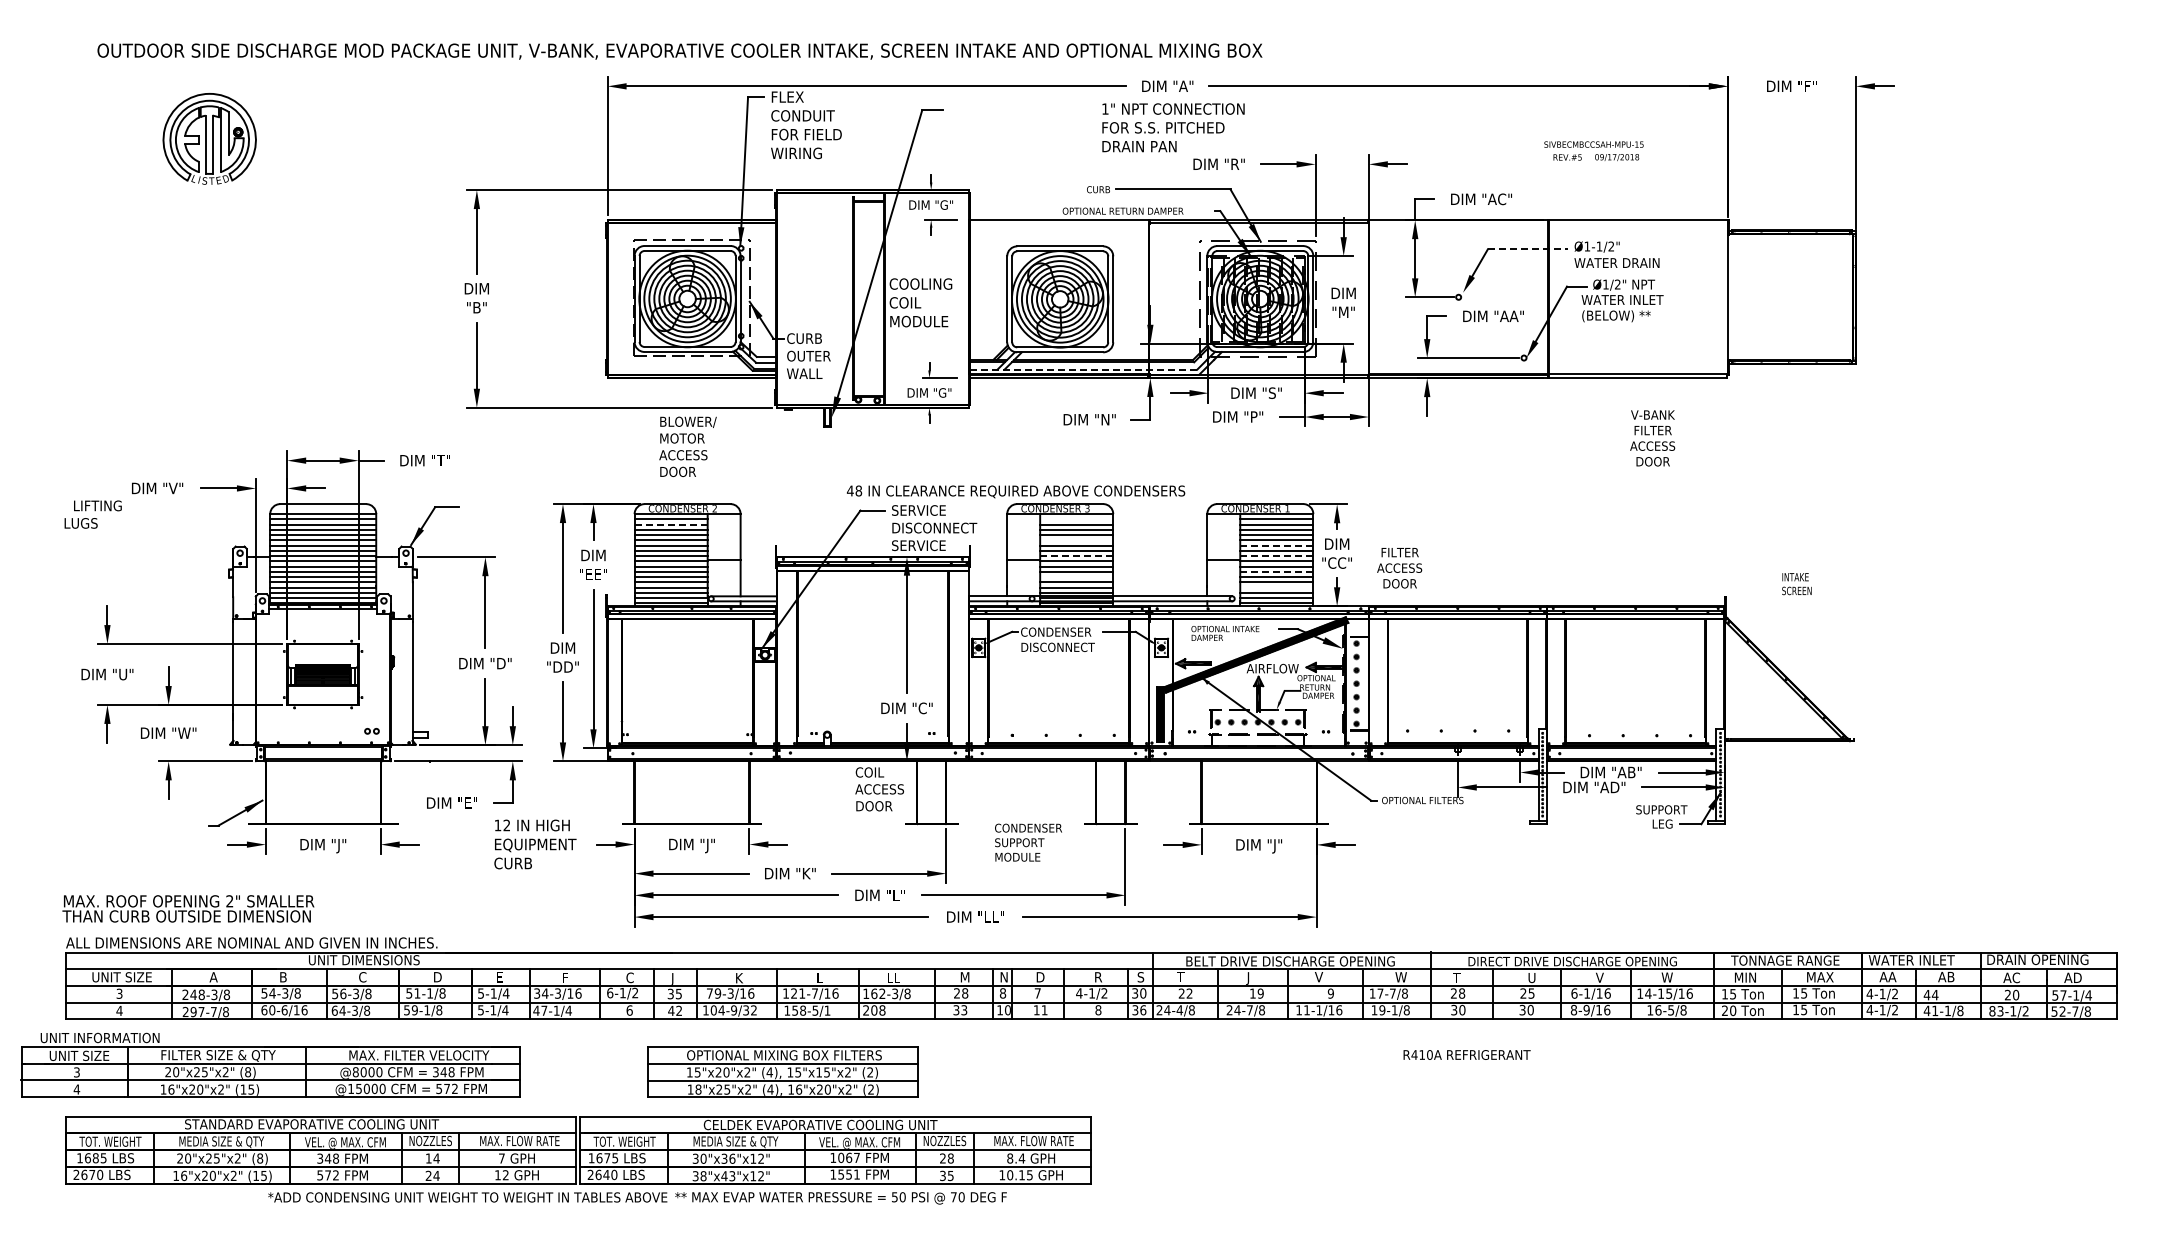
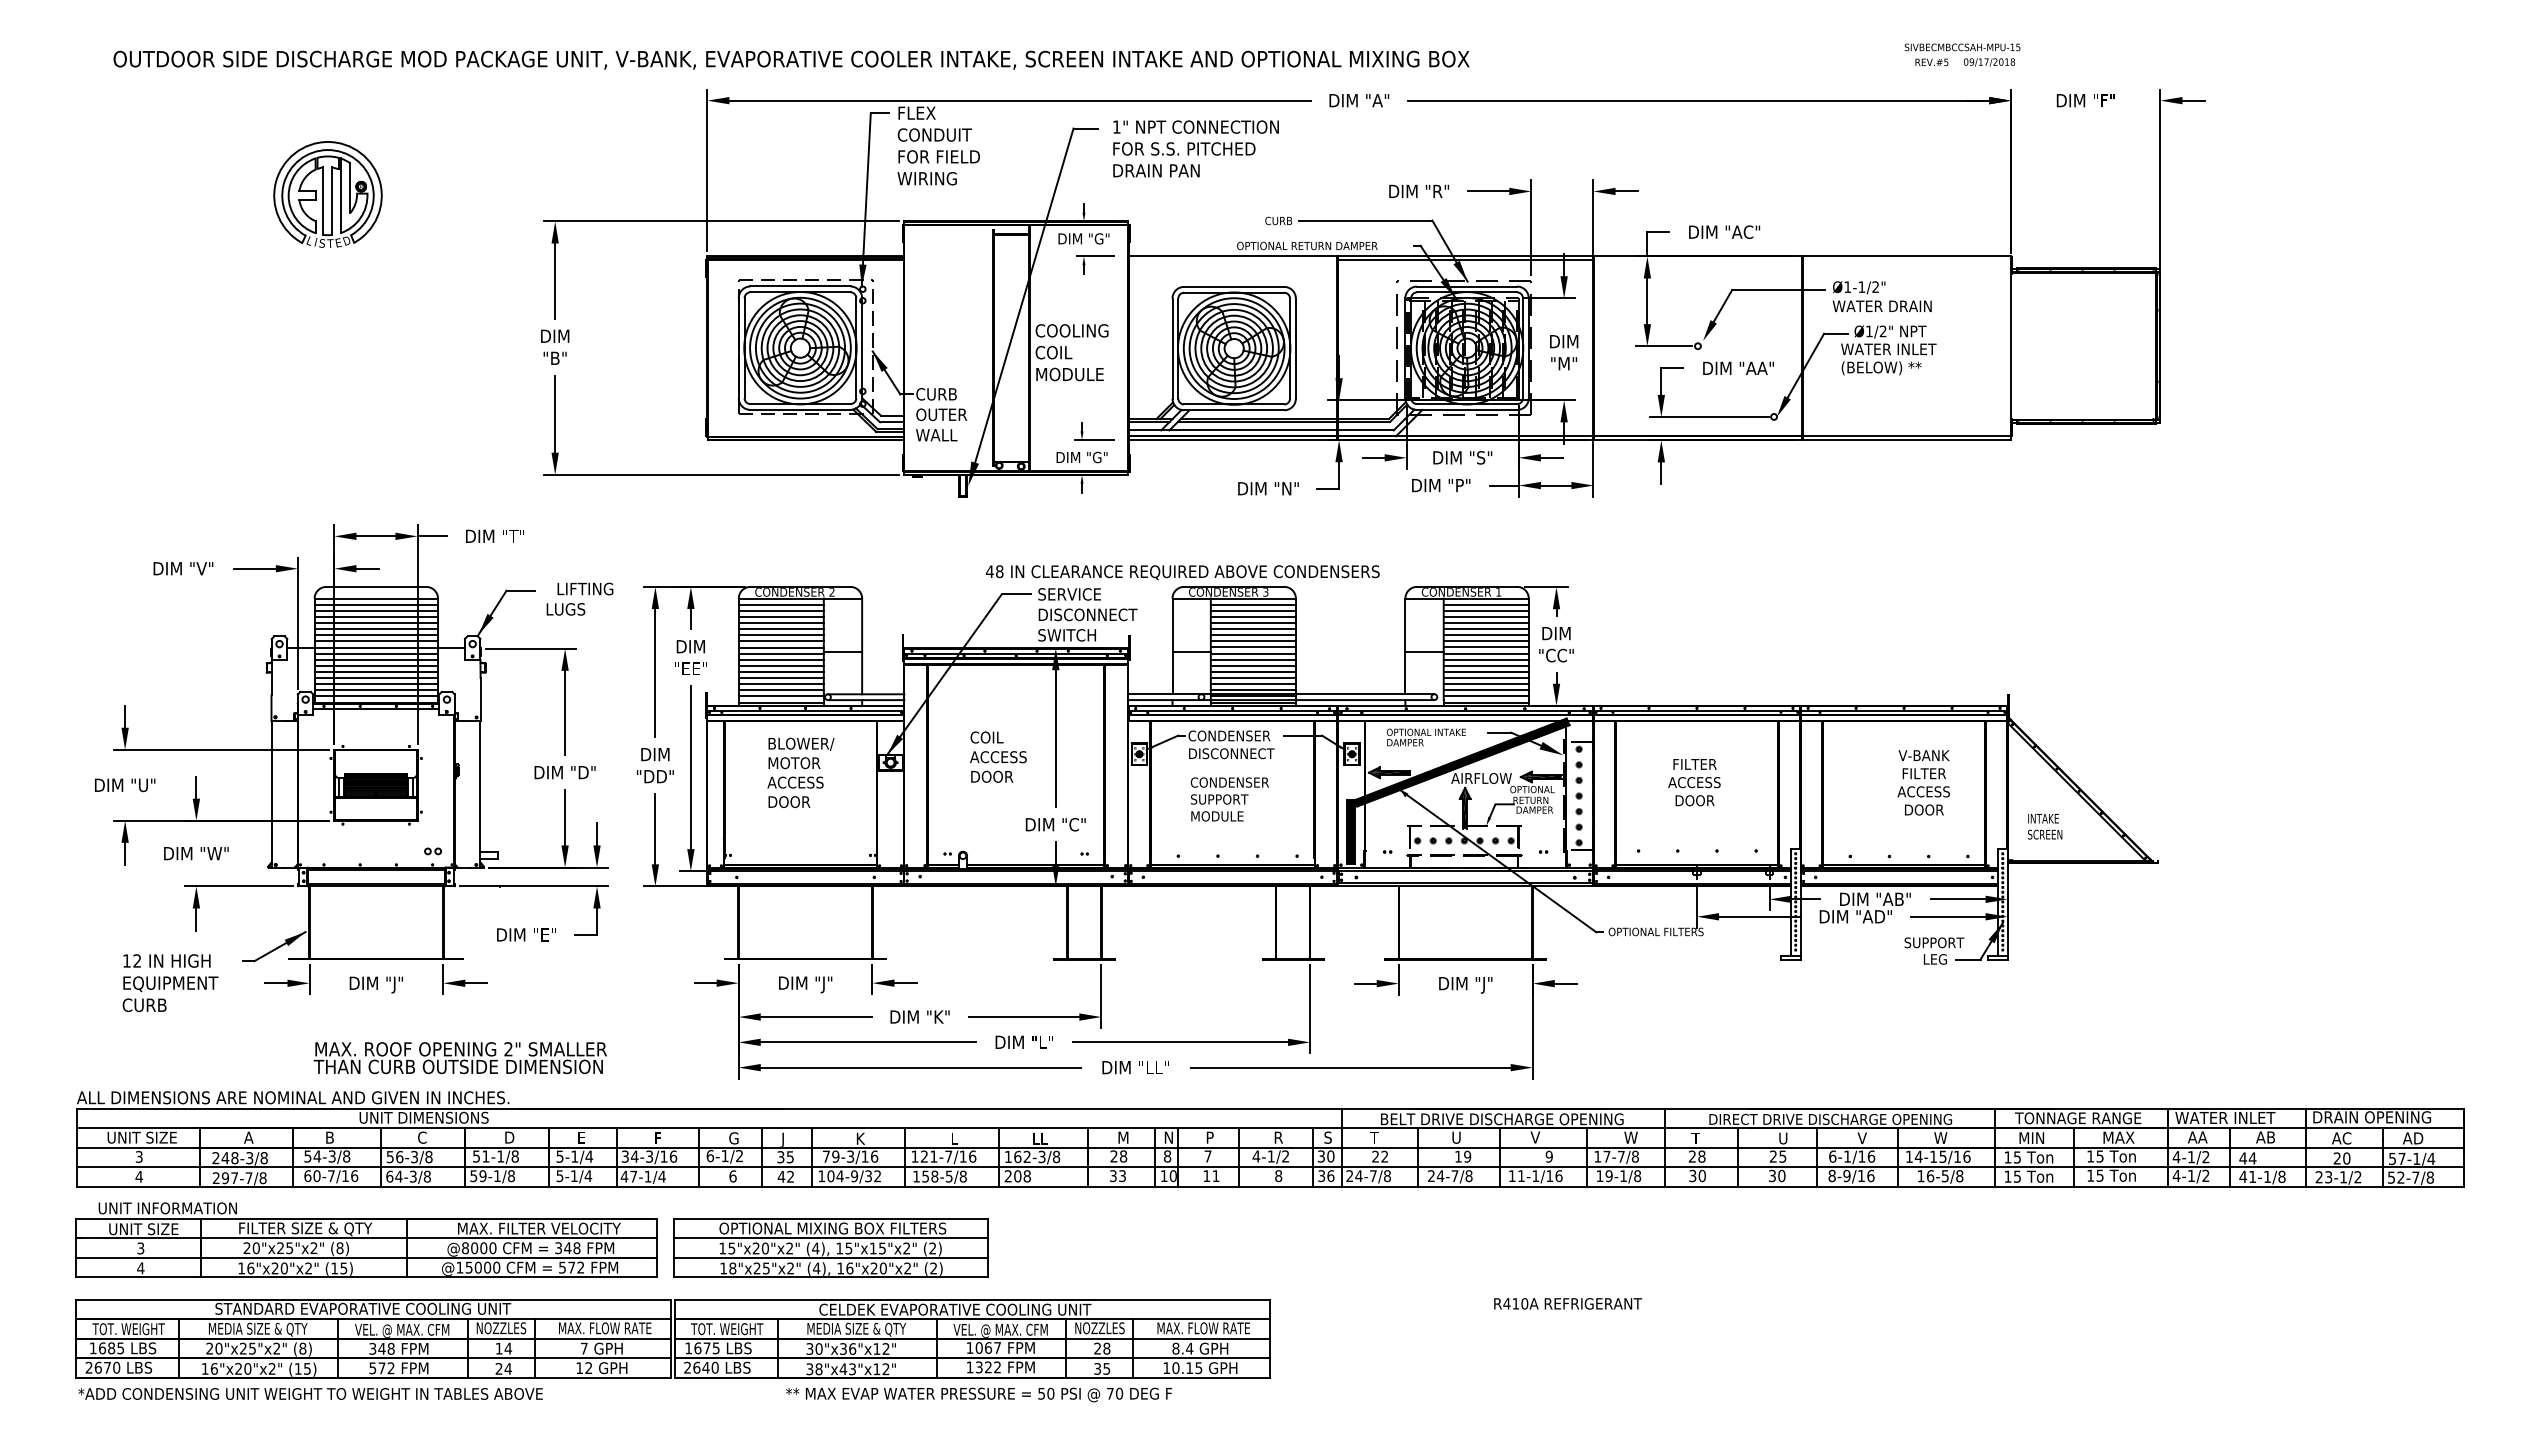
text: (1173, 127) -> (1196, 148), moved
part: (209, 138) -> (327, 193), moved
text: (1593, 151) -> (1961, 55), moved
line: (1528, 249) -> (1779, 290), dashed -> solid
line: (1083, 369) -> (1261, 430), dashed -> solid
text: (1652, 438) -> (1923, 782), moved
text: (687, 446) -> (800, 772), moved
text: (92, 514) -> (579, 599), moved
line: (1076, 519) -> (1253, 604), added
line: (671, 524) -> (781, 610), dashed -> solid
line: (1076, 540) -> (1253, 629), added
text: (922, 545) -> (1073, 635), SERVICE -> SWITCH
line: (1276, 545) -> (1485, 635), dashed -> solid
line: (1076, 556) -> (1253, 647), dashed -> solid
line: (1276, 556) -> (1485, 647), dashed -> solid
text: (1399, 568) -> (1694, 782), moved
line: (1276, 571) -> (1485, 665), dashed -> solid
line: (1076, 577) -> (1253, 672), added
text: (1796, 584) -> (2044, 827), moved
line: (1276, 587) -> (1485, 684), added
text: (879, 789) -> (998, 757), moved
text: (1028, 842) -> (1229, 799), moved
text: (535, 844) -> (170, 983), moved
text: (188, 908) -> (460, 1057), moved
text: (632, 977) -> (736, 1137), C -> G
text: (1041, 977) -> (1212, 1137), D -> P
text: (1250, 978) -> (1455, 1139), J -> U
text: (284, 1010) -> (331, 1176), 60-6/16 -> 60-7/16
text: (827, 1010) -> (963, 1176), 158-5/1 -> 158-5/8
text: (1179, 1010) -> (1373, 1176), 24-4/8 -> 24-7/8
text: (1729, 1010) -> (2013, 1176), 20 -> 15
text: (1992, 1011) -> (2319, 1177), 83-1/2 -> 23-1/2
text: (1466, 1054) -> (1567, 1303), moved
part: (270, 1064) -> (366, 1239), moved
part: (782, 1071) -> (830, 1247), moved
text: (848, 1174) -> (987, 1367), 1551 -> 1322
text: (467, 1197) -> (310, 1394), moved

